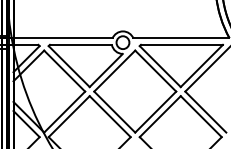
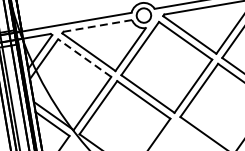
line: (80, 44) -> (97, 25), solid -> dashed
line: (64, 71) -> (84, 58), solid -> dashed

